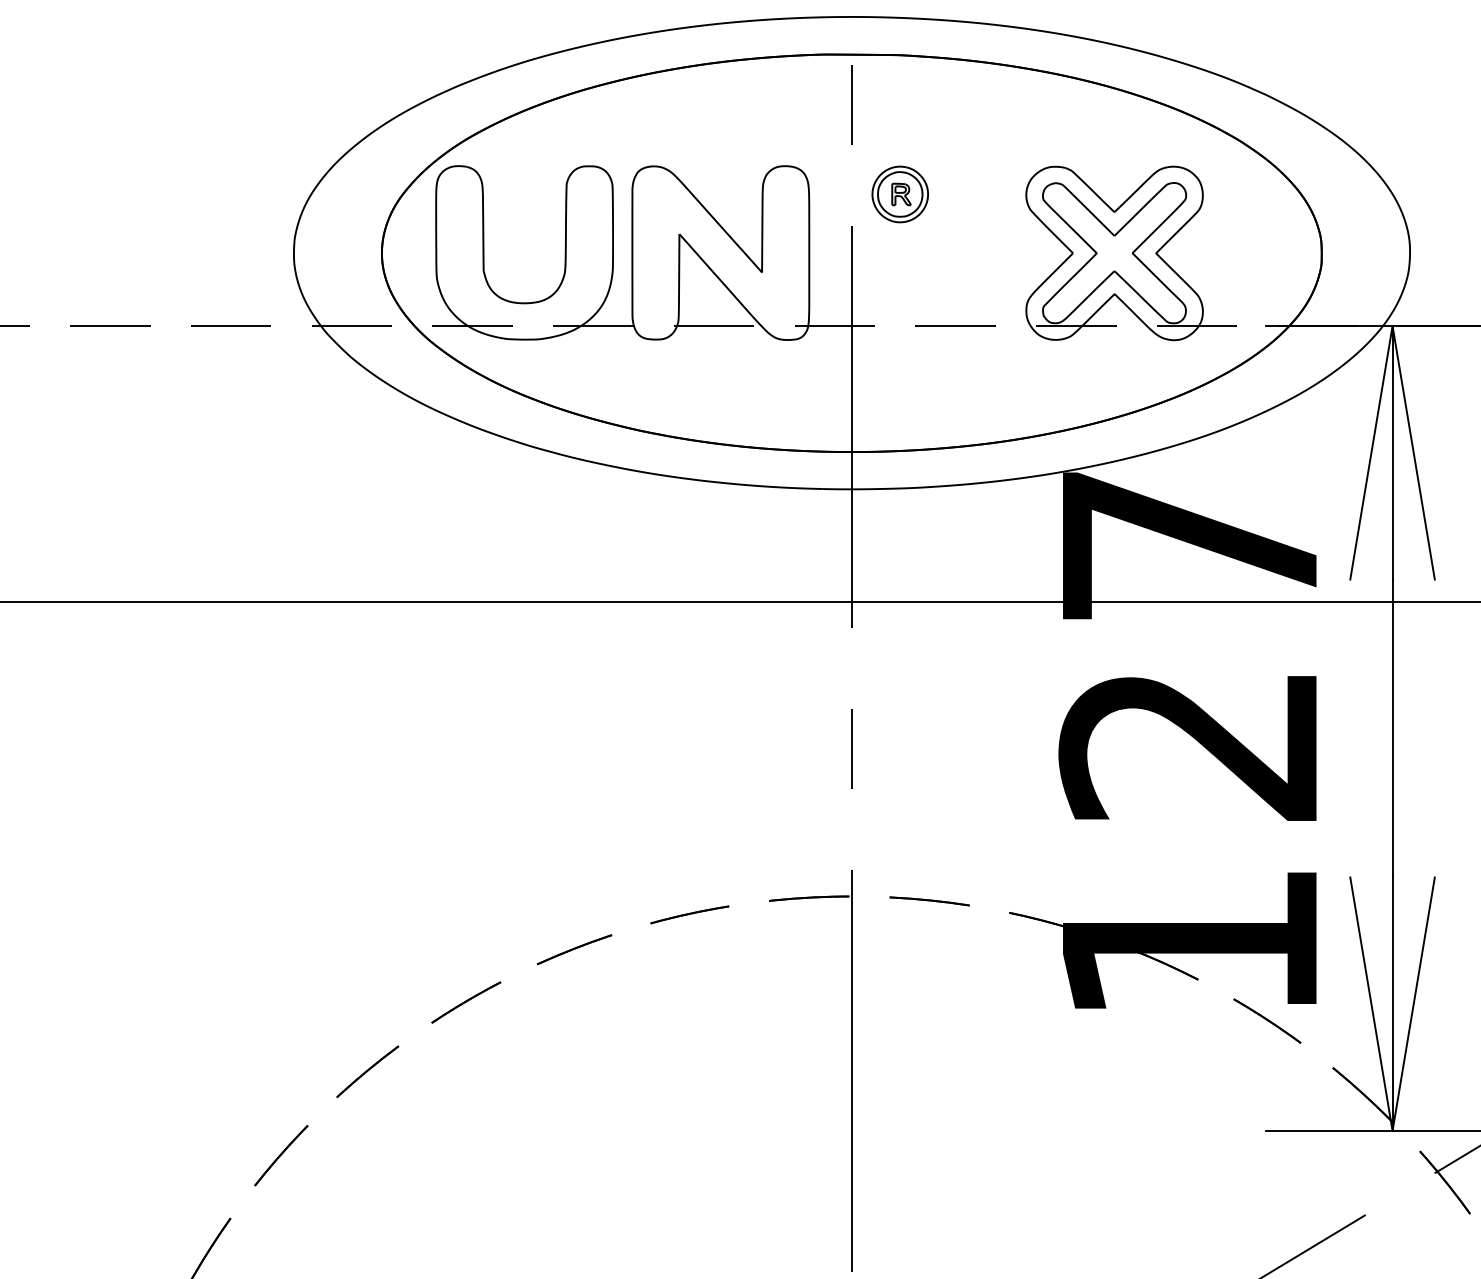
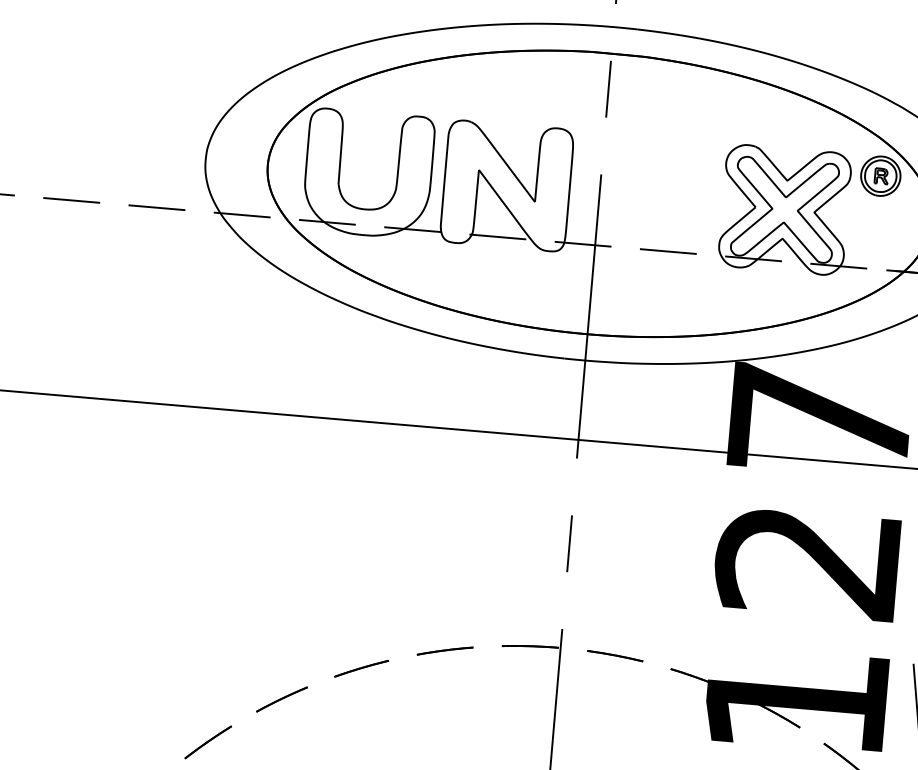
part: (899, 194) -> (880, 176), moved

